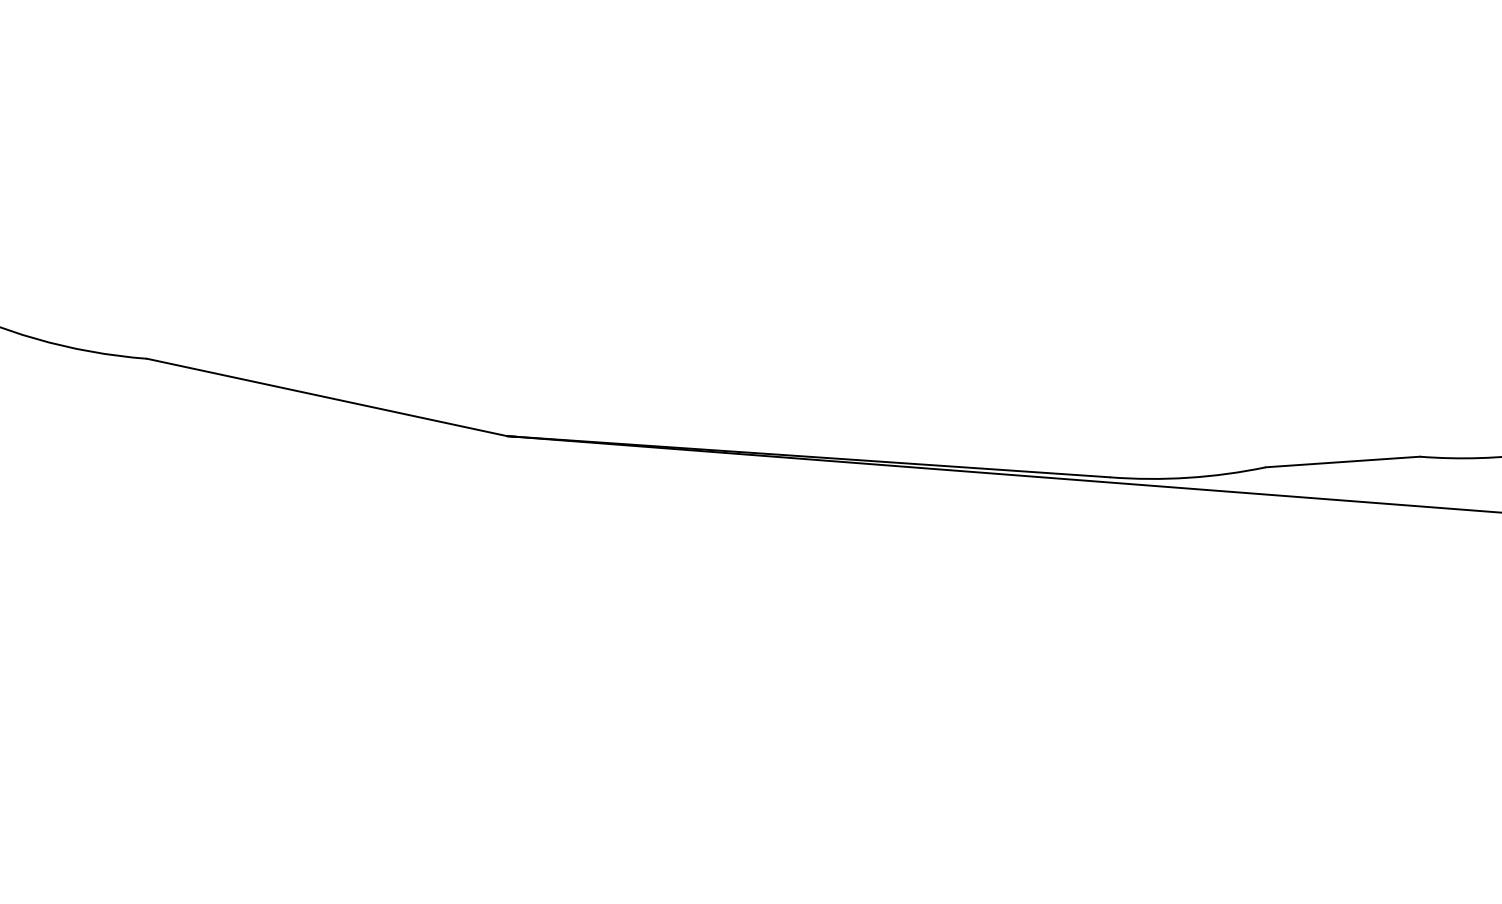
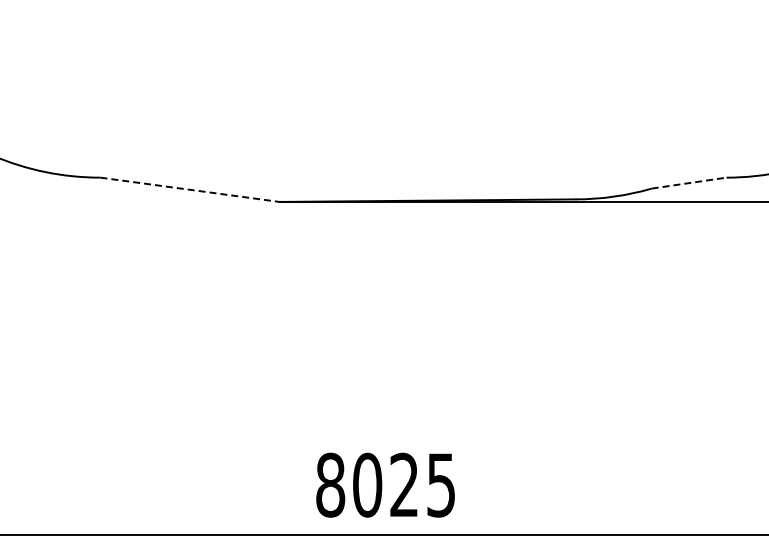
line: (328, 396) -> (190, 189), solid -> dashed
line: (1343, 462) -> (689, 183), solid -> dashed

